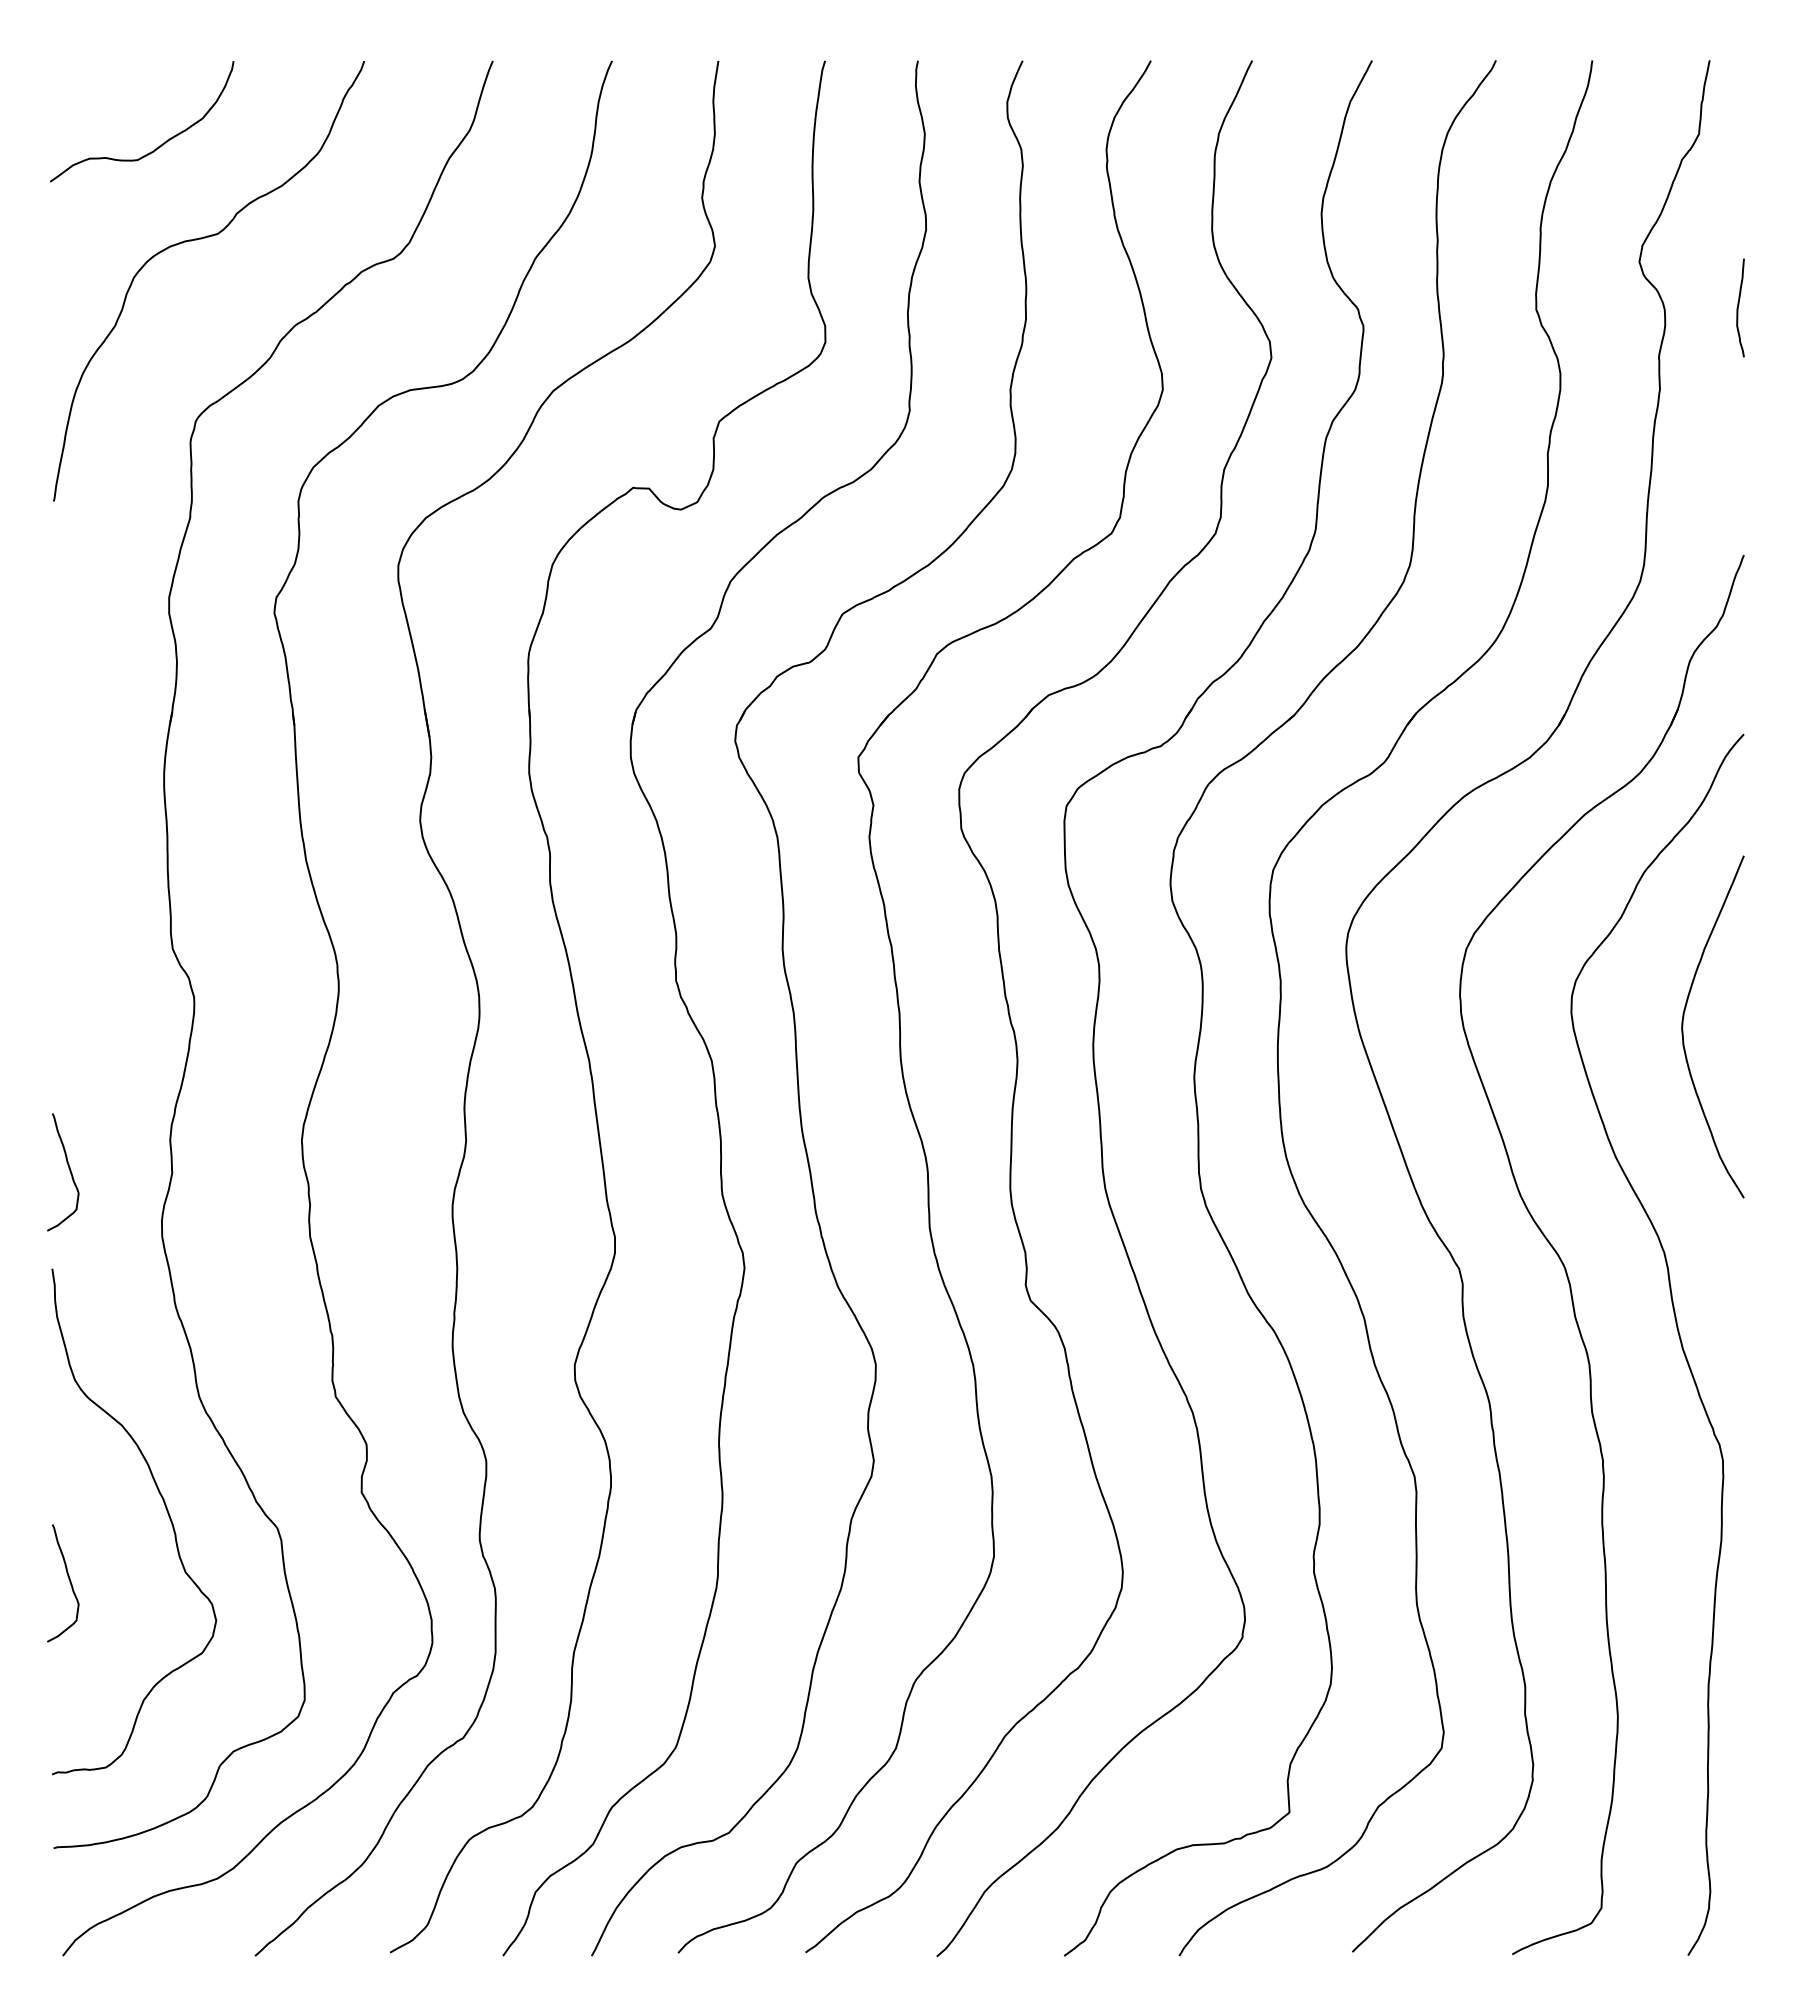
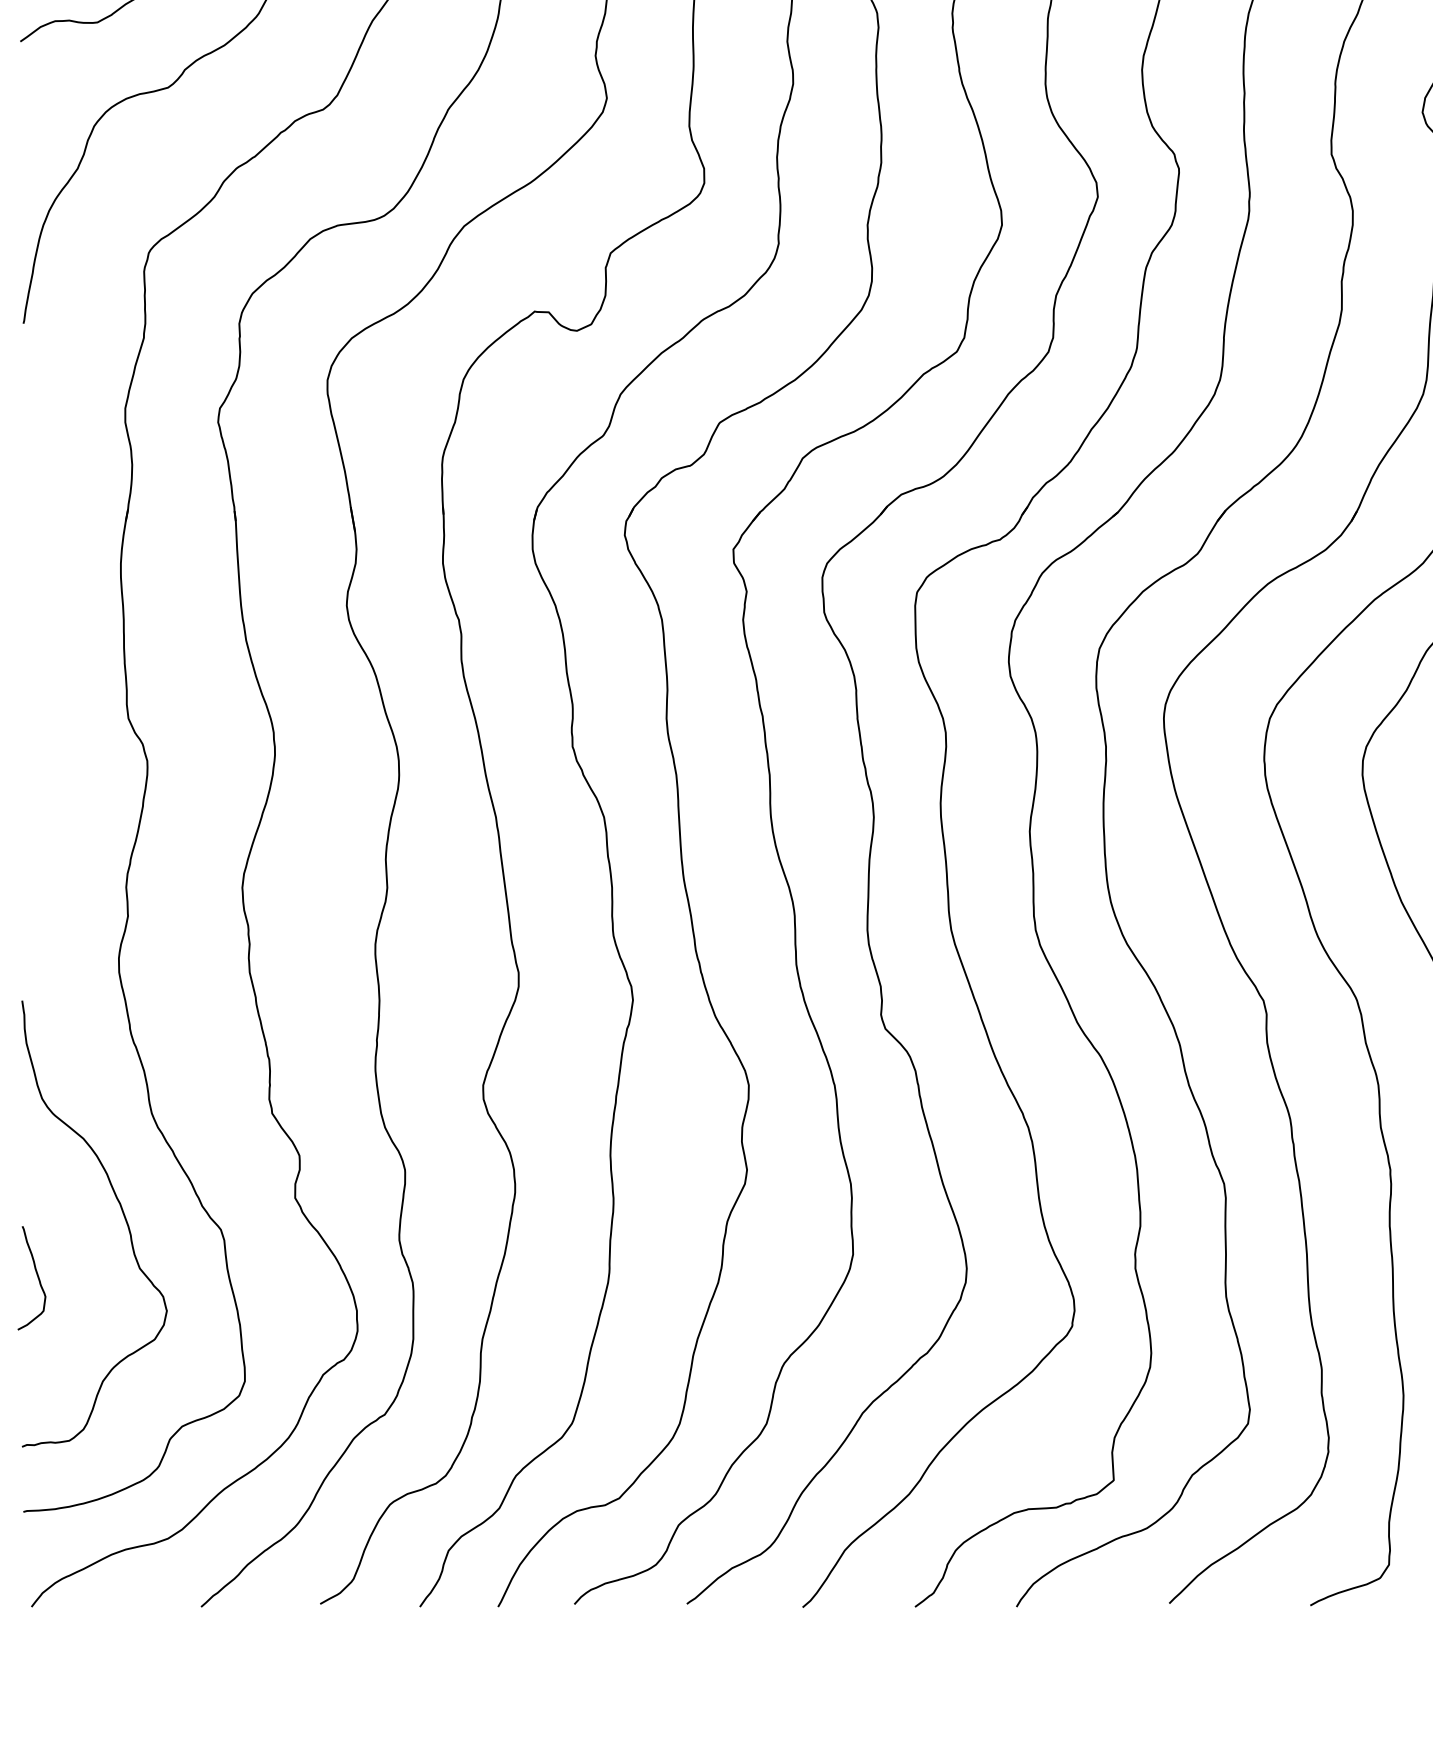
curve: (69, 1171) -> (37, 914), removed

